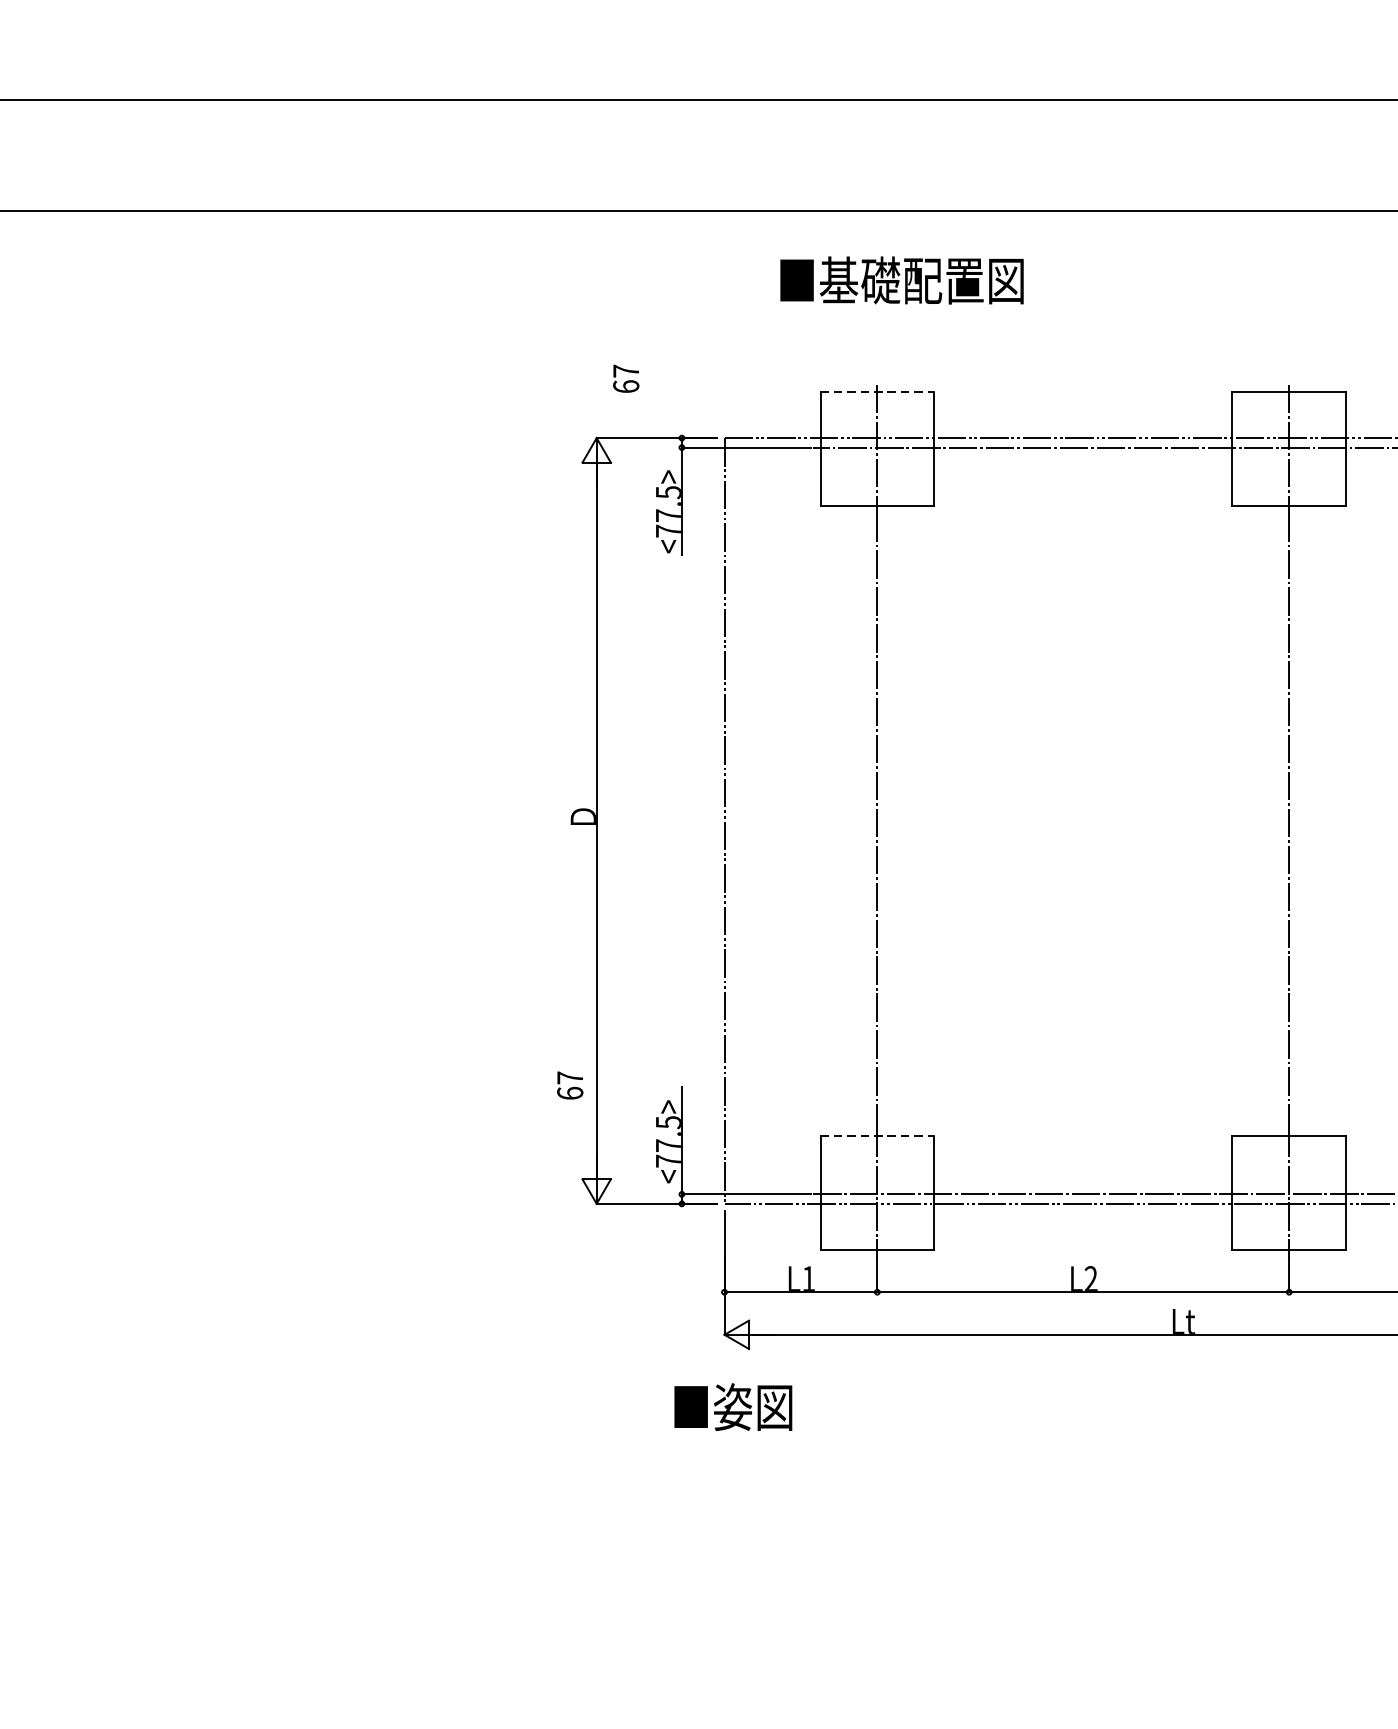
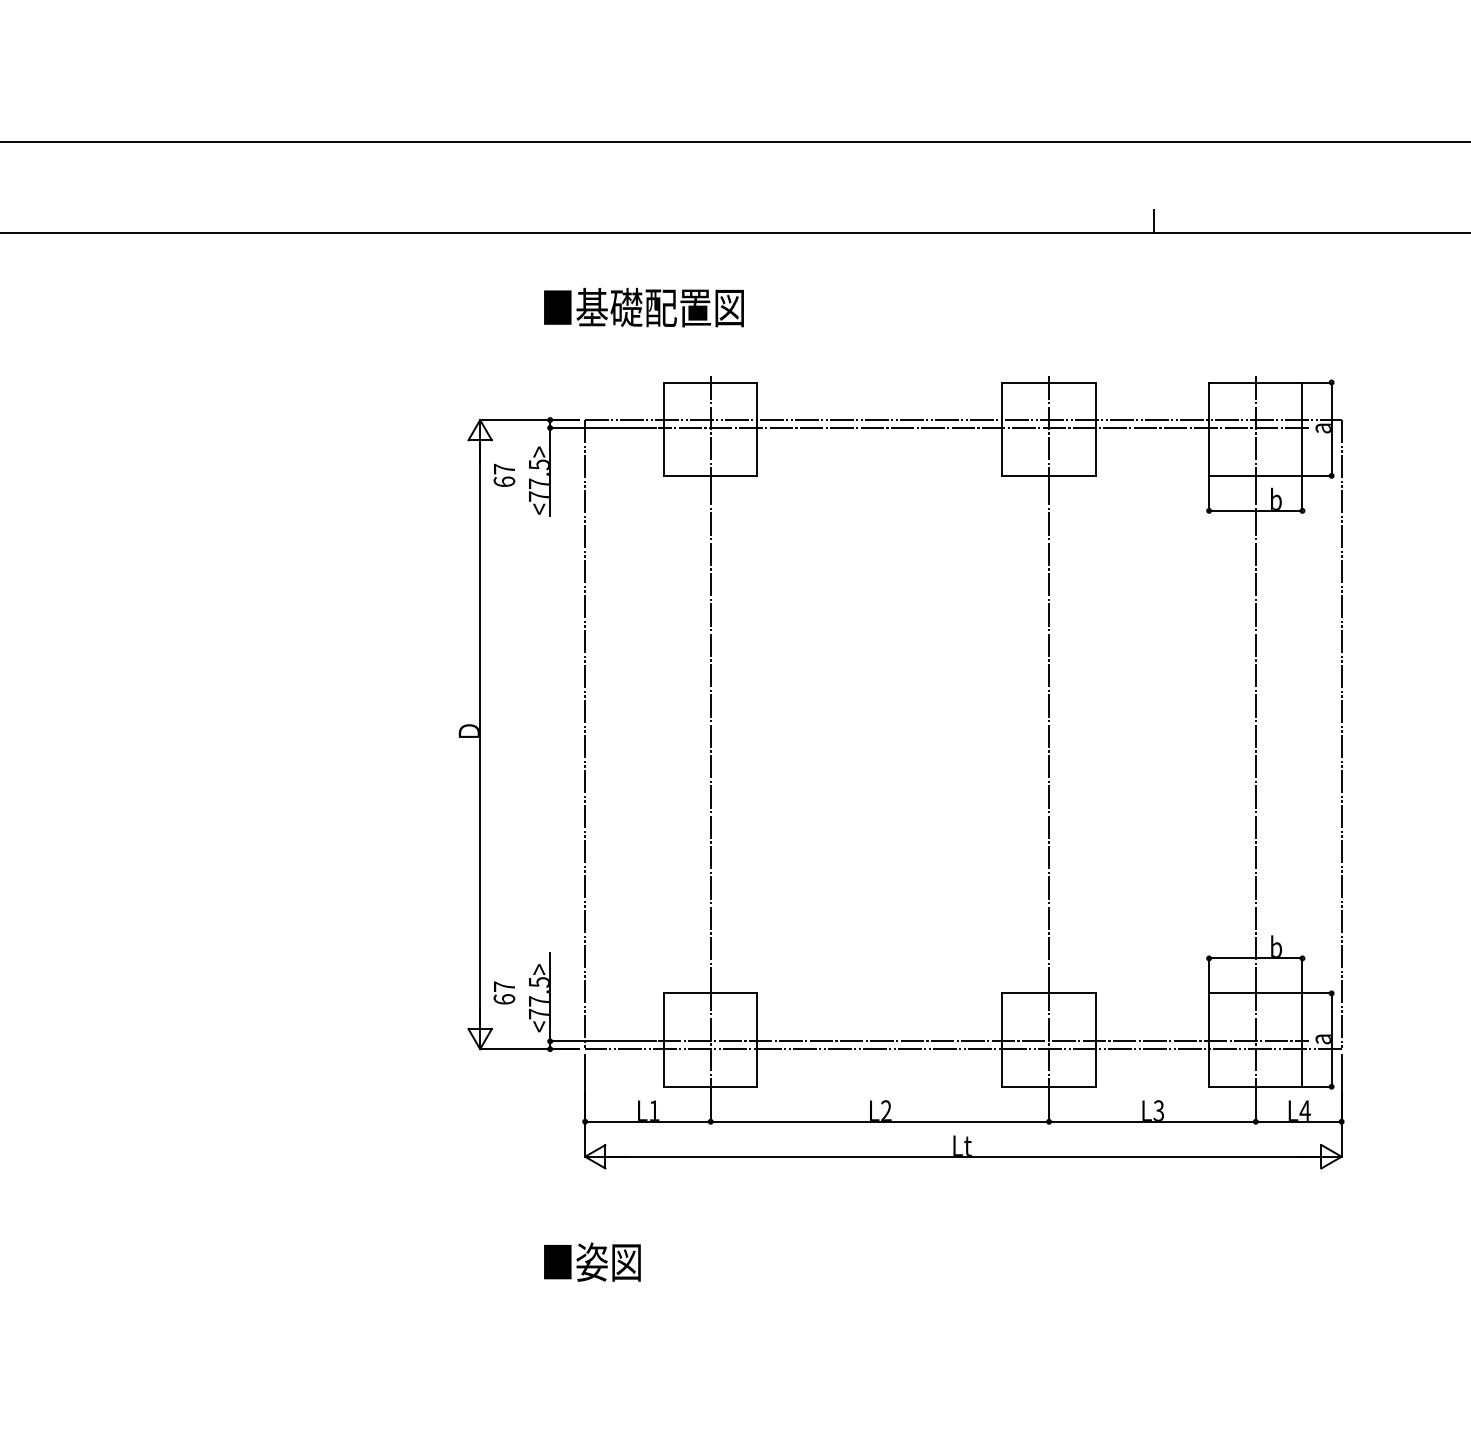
text: (901, 280) -> (643, 307), moved
text: (626, 377) -> (504, 474), moved
line: (877, 392) -> (710, 382), dashed -> solid
text: (570, 1084) -> (504, 992), moved
line: (877, 1136) -> (710, 993), dashed -> solid
text: (733, 1406) -> (592, 1261), moved

